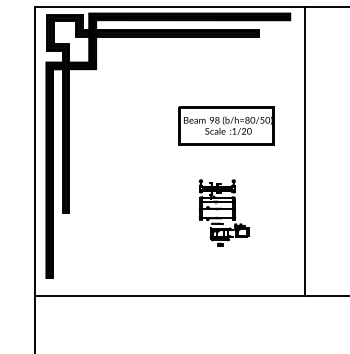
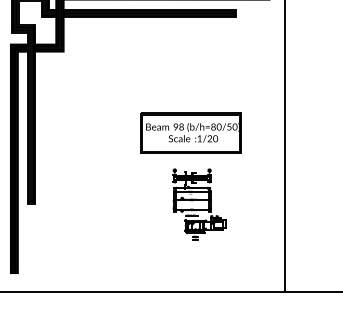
part: (226, 125) -> (191, 132), moved

